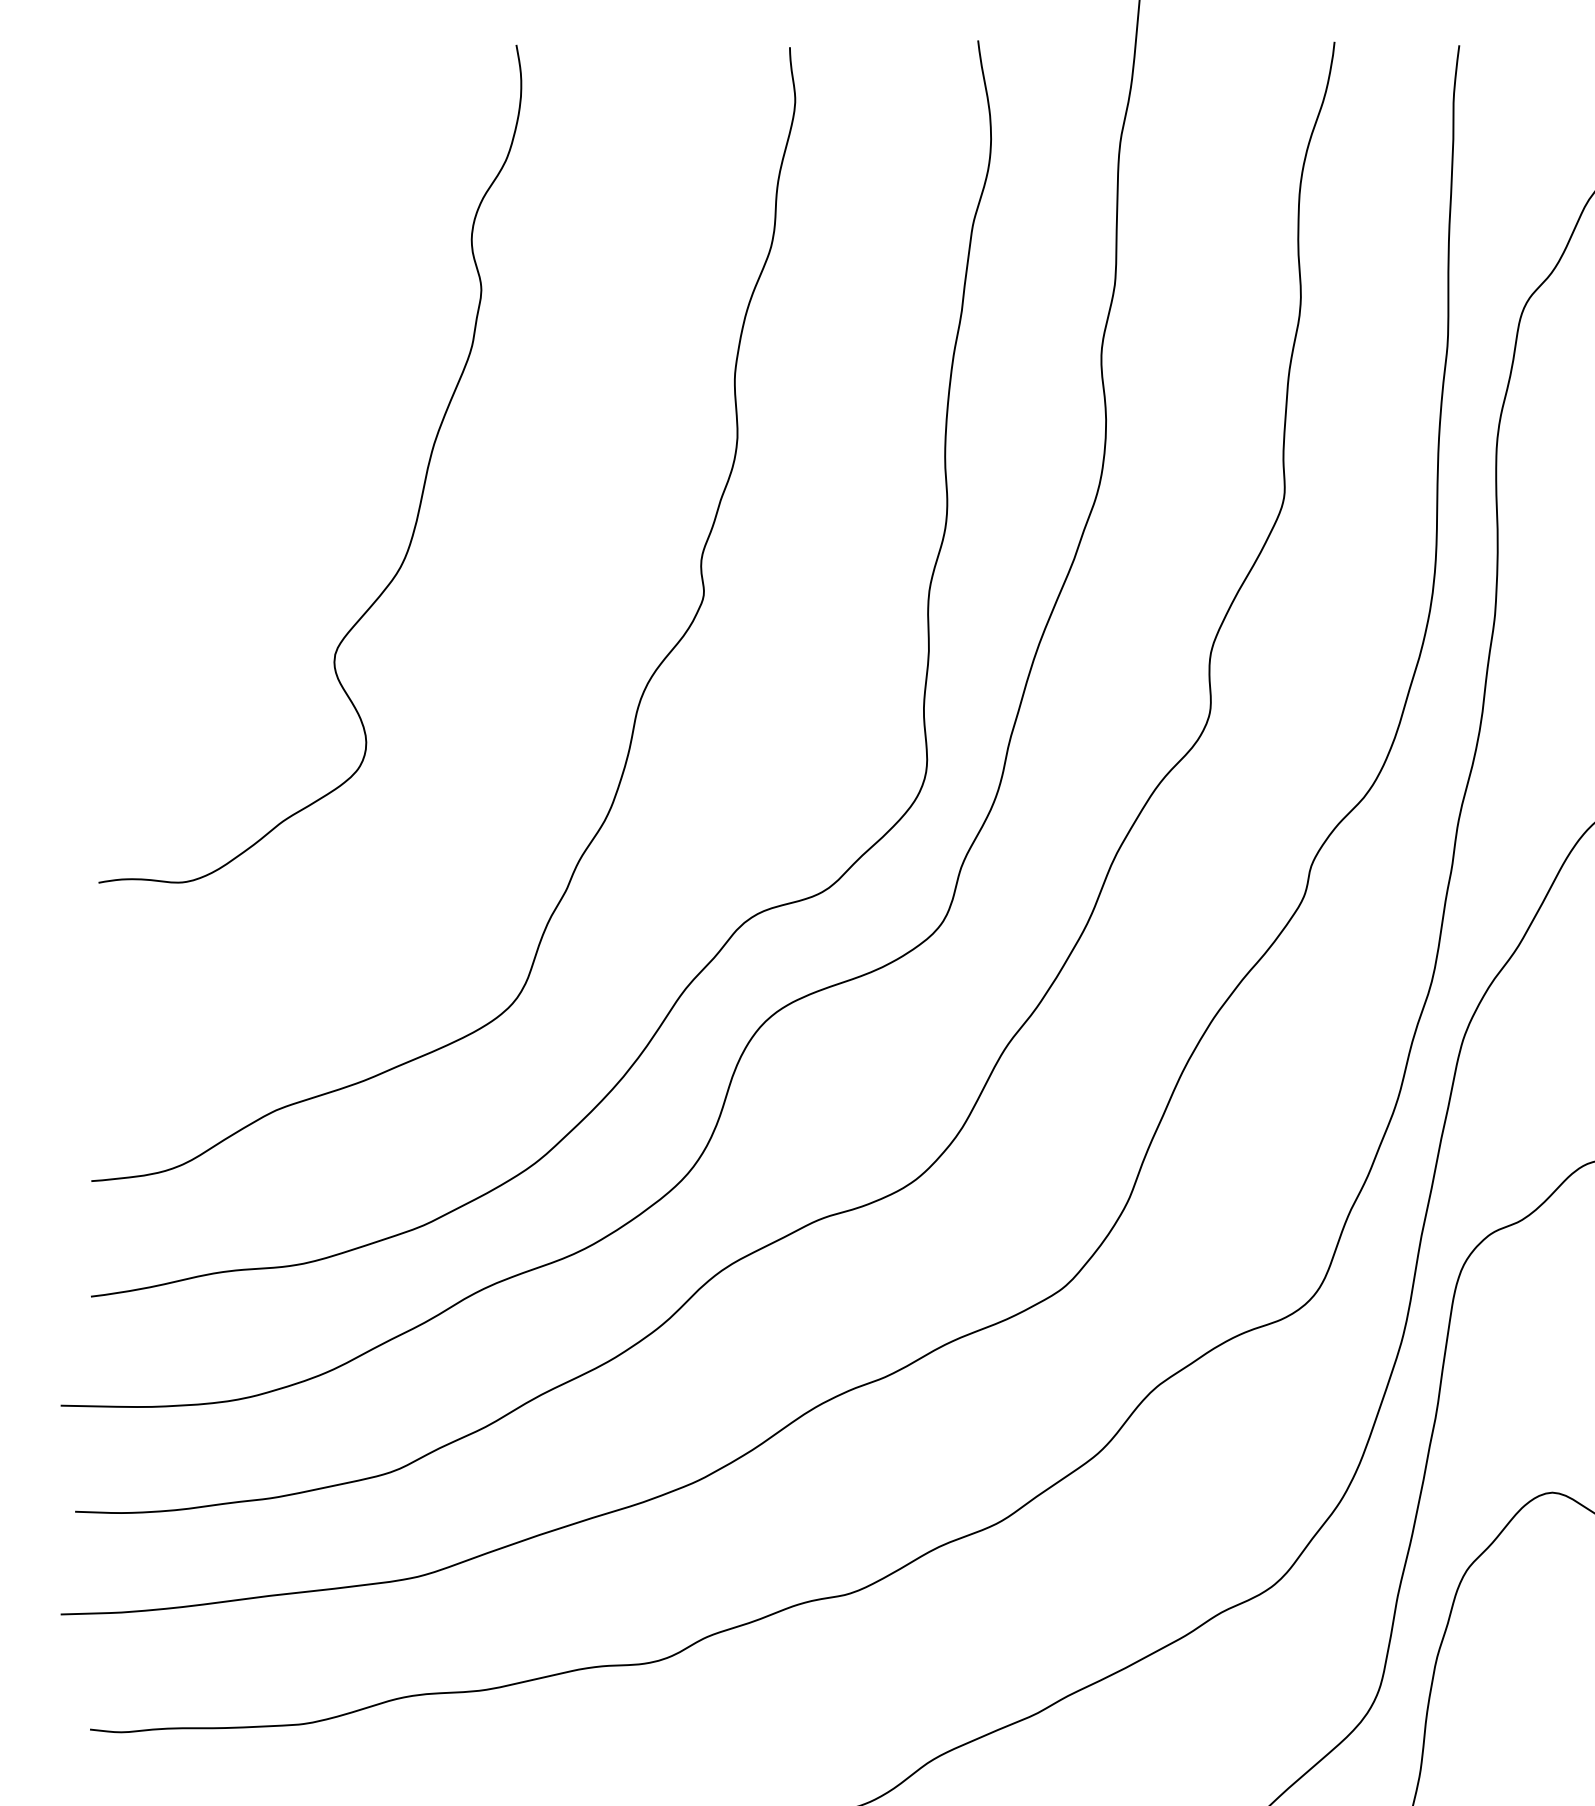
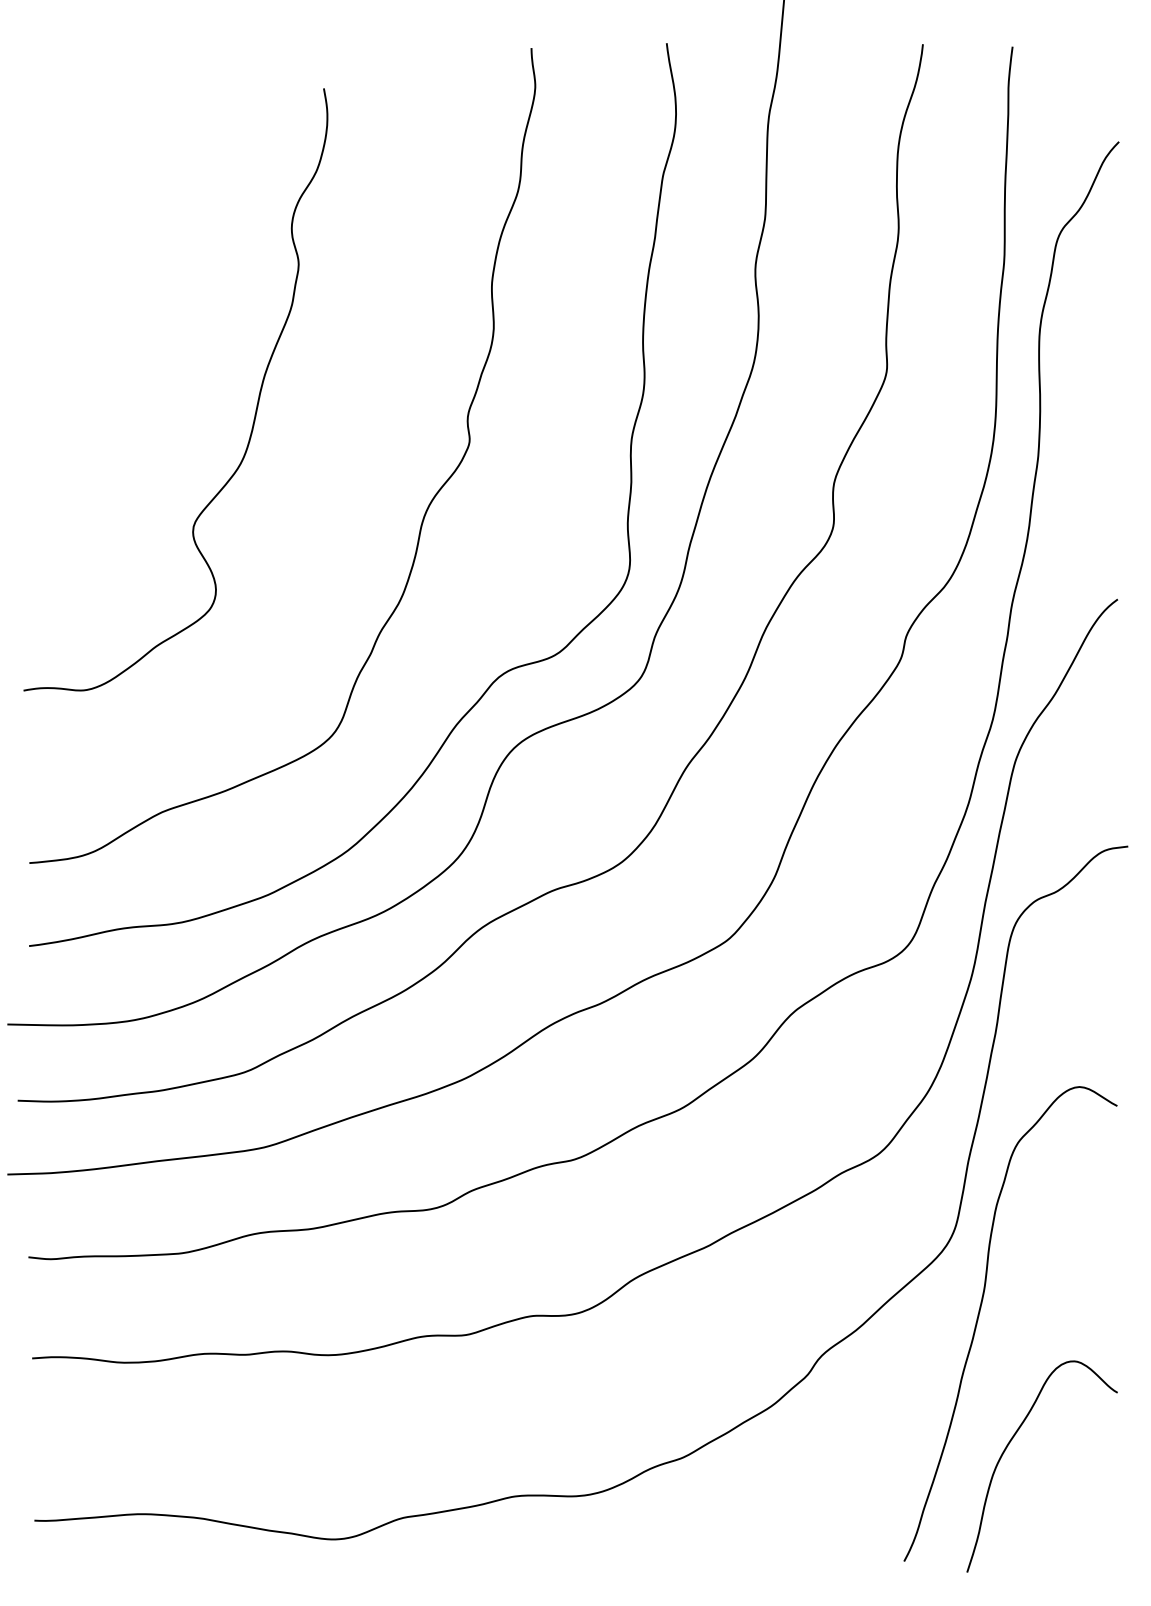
curve: (422, 484) -> (256, 404), moved

